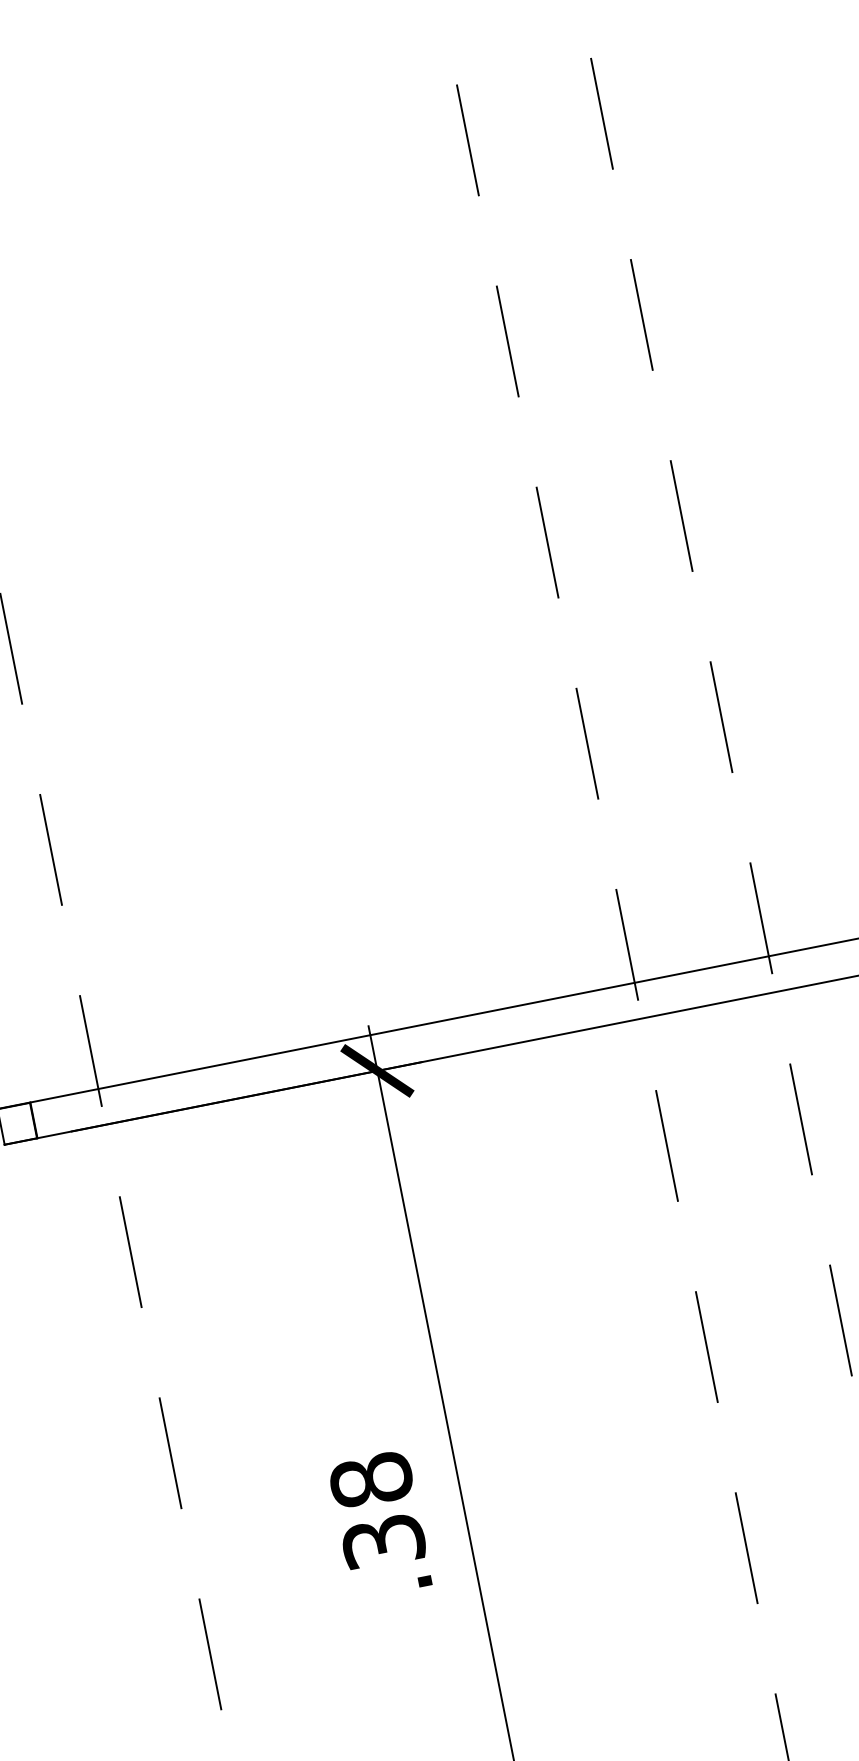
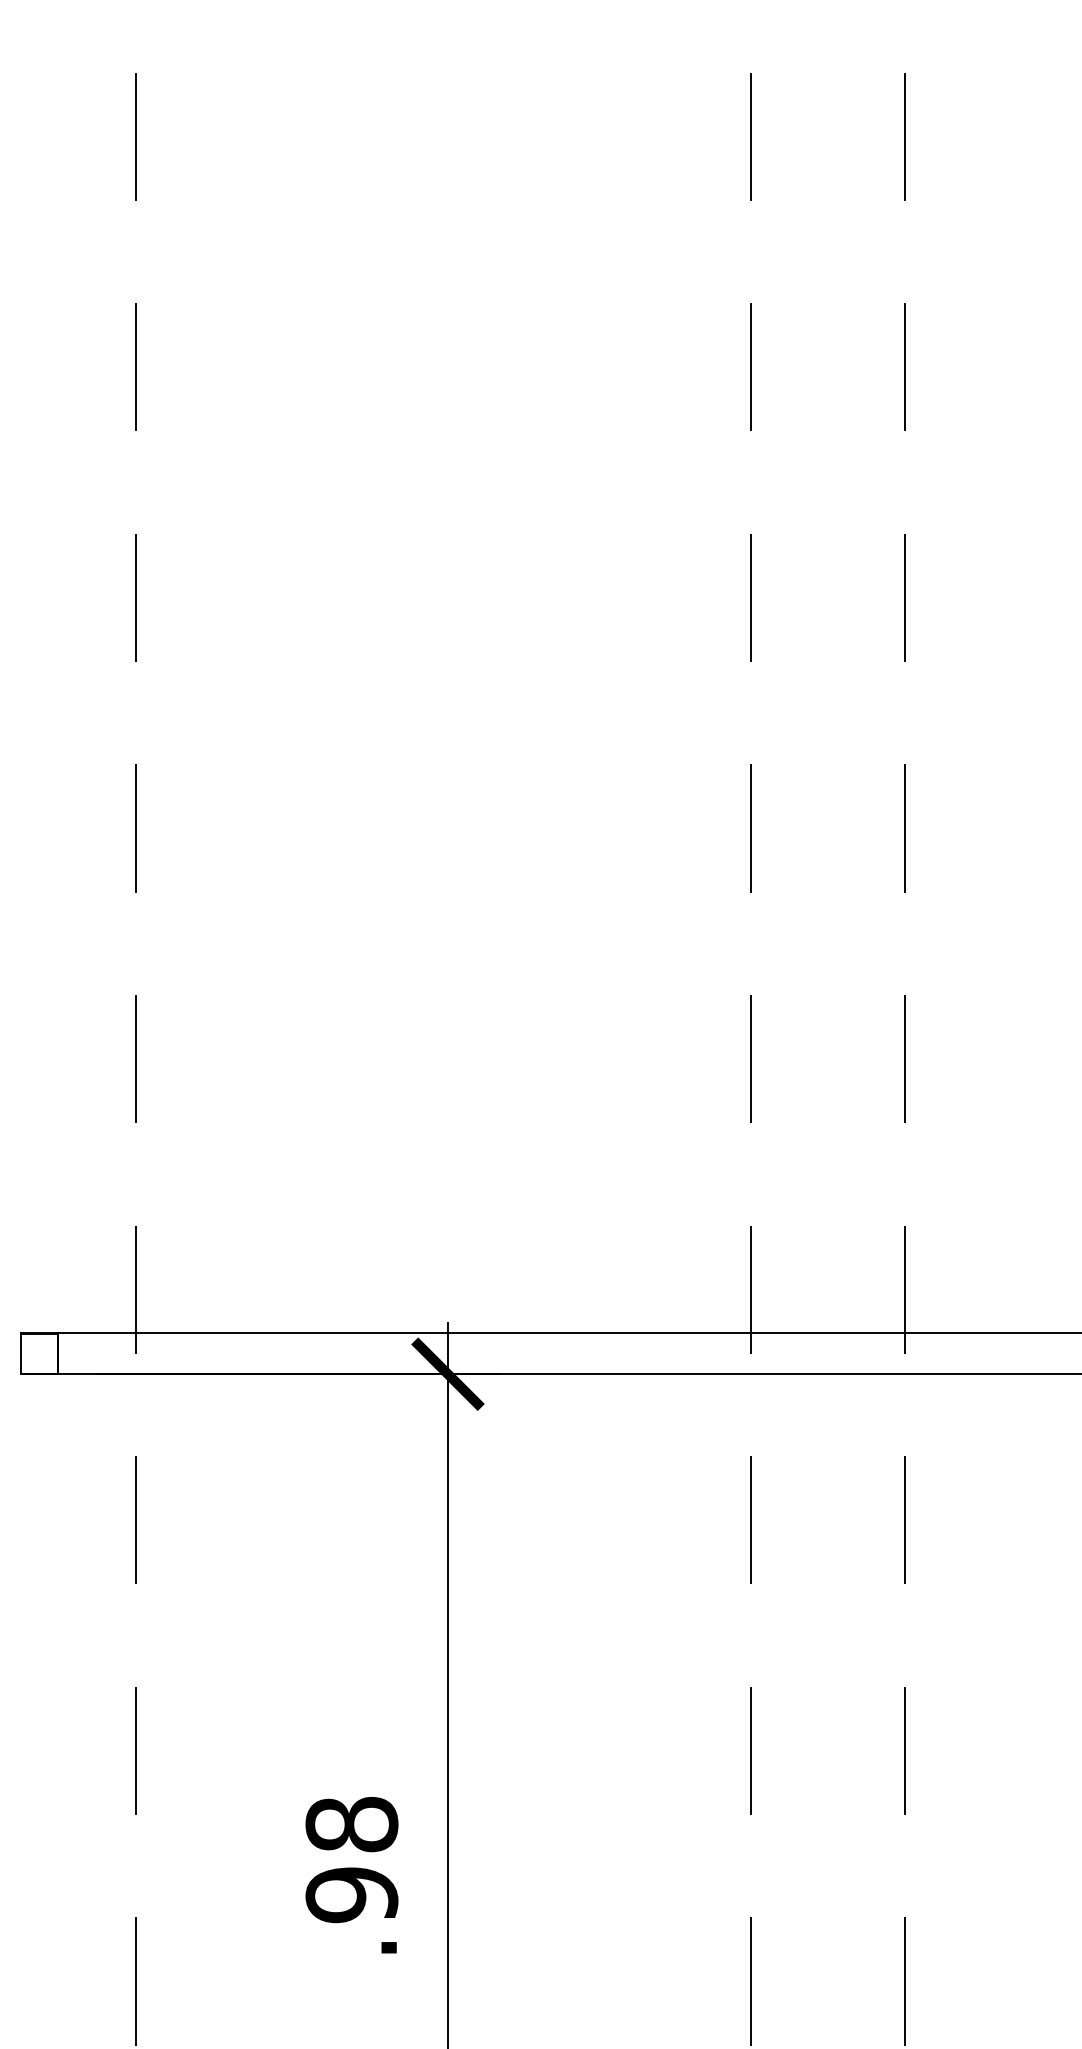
text: (383, 1542) -> (351, 1895), .38 -> .98

